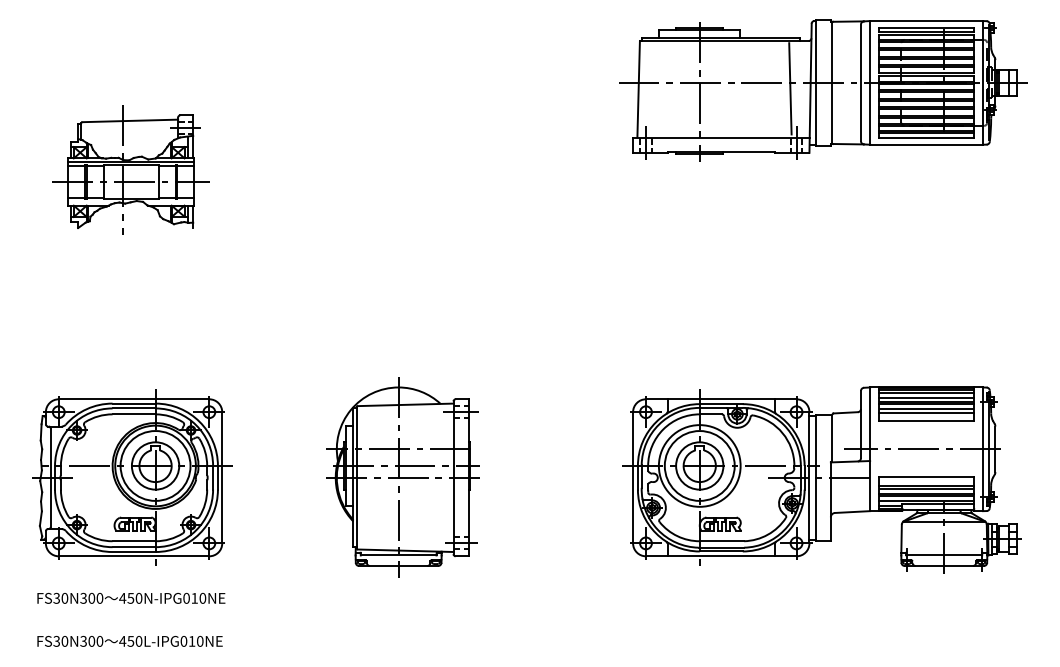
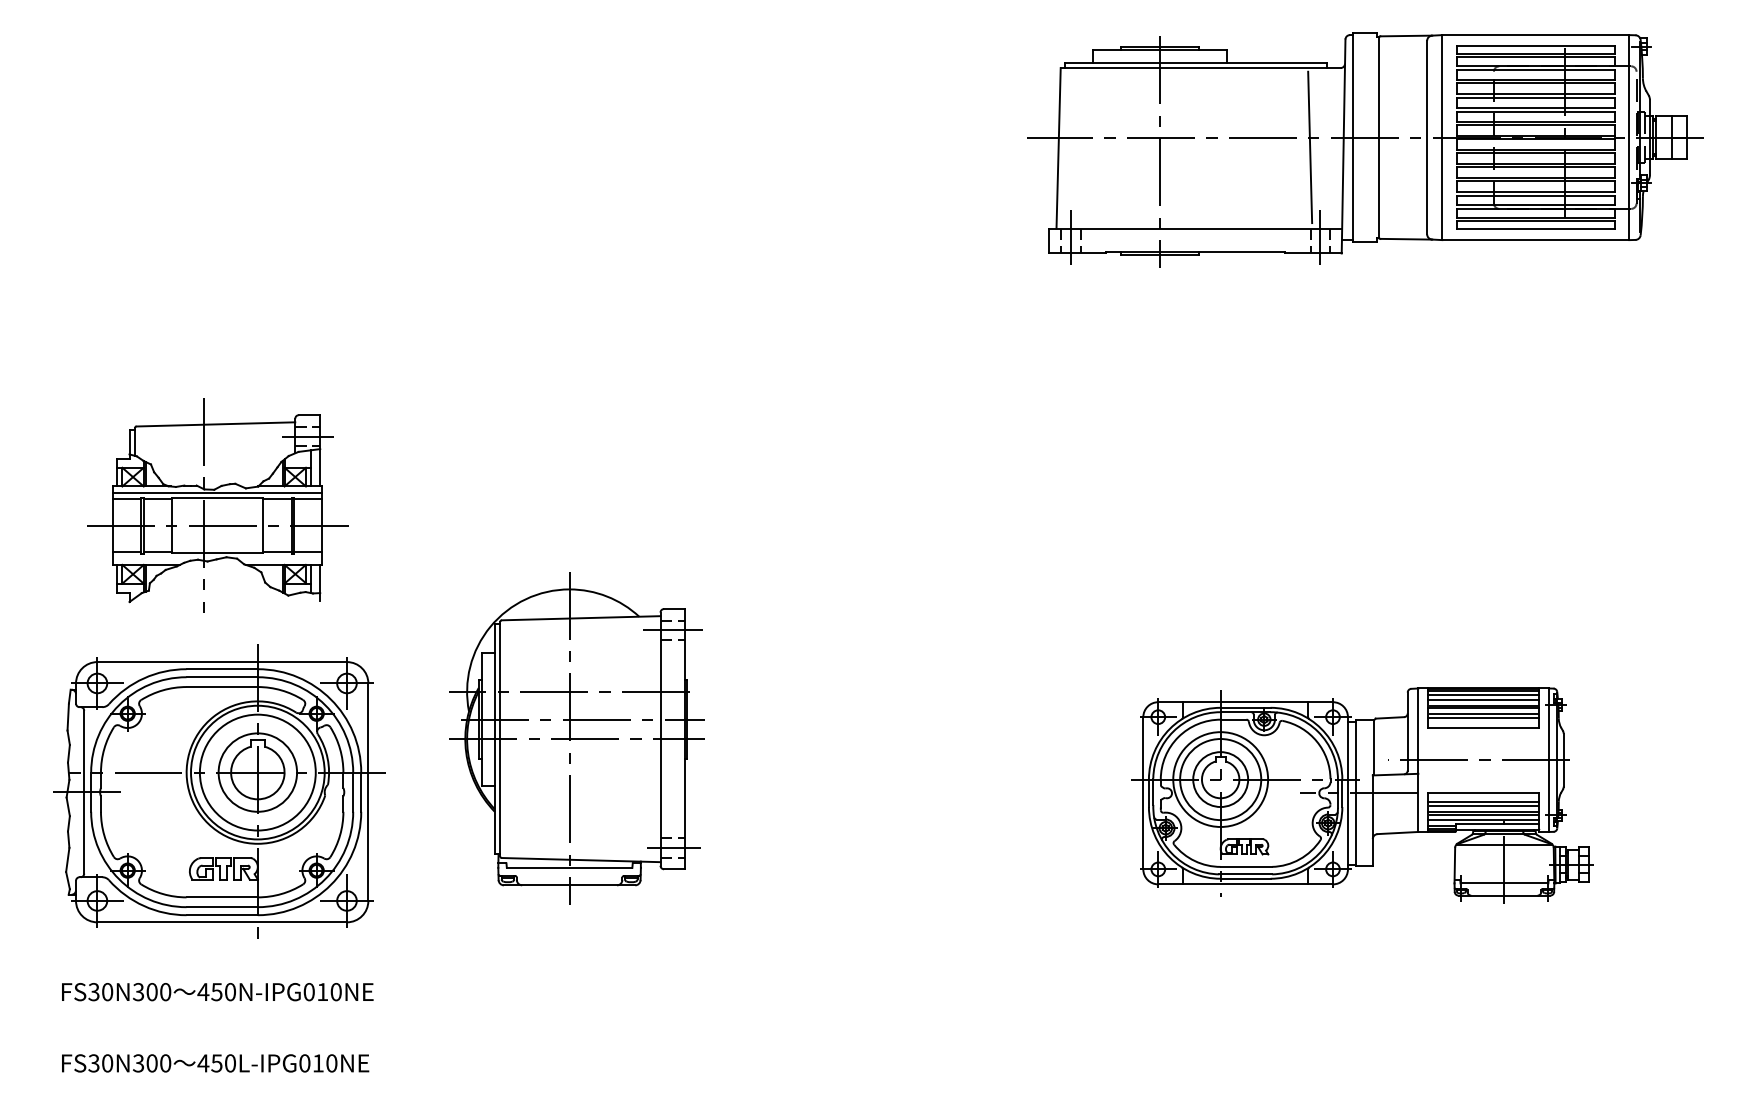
part: (130, 169) -> (216, 504), moved
part: (402, 477) -> (575, 738), moved
part: (821, 479) -> (1361, 795), size x0.7

